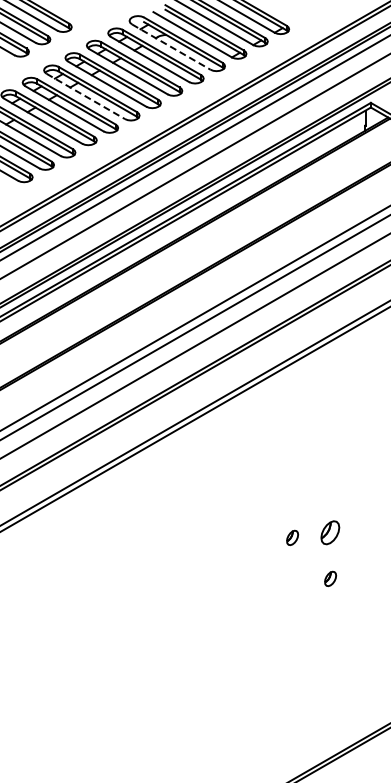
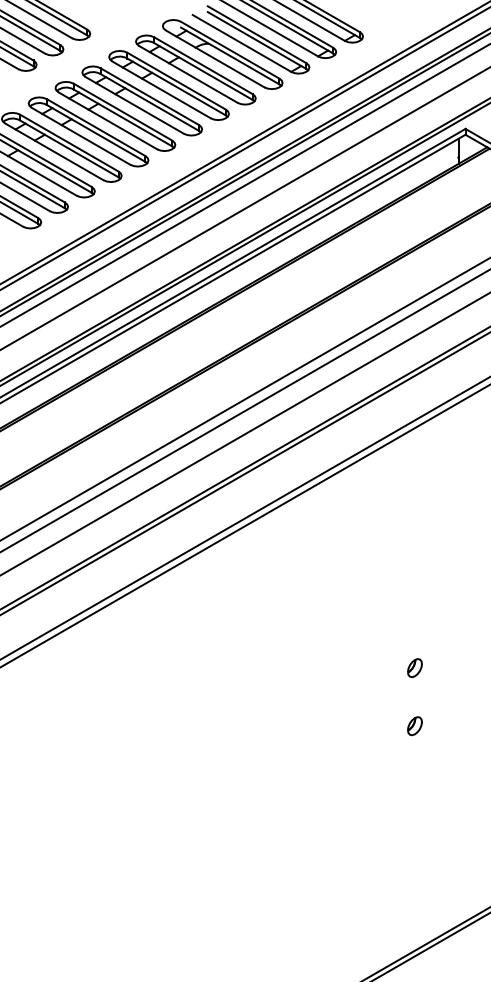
line: (171, 47) -> (215, 59), dashed -> solid
line: (86, 96) -> (108, 120), dashed -> solid
part: (330, 532) -> (414, 667), size x0.62
part: (292, 537) -> (367, 674), removed

